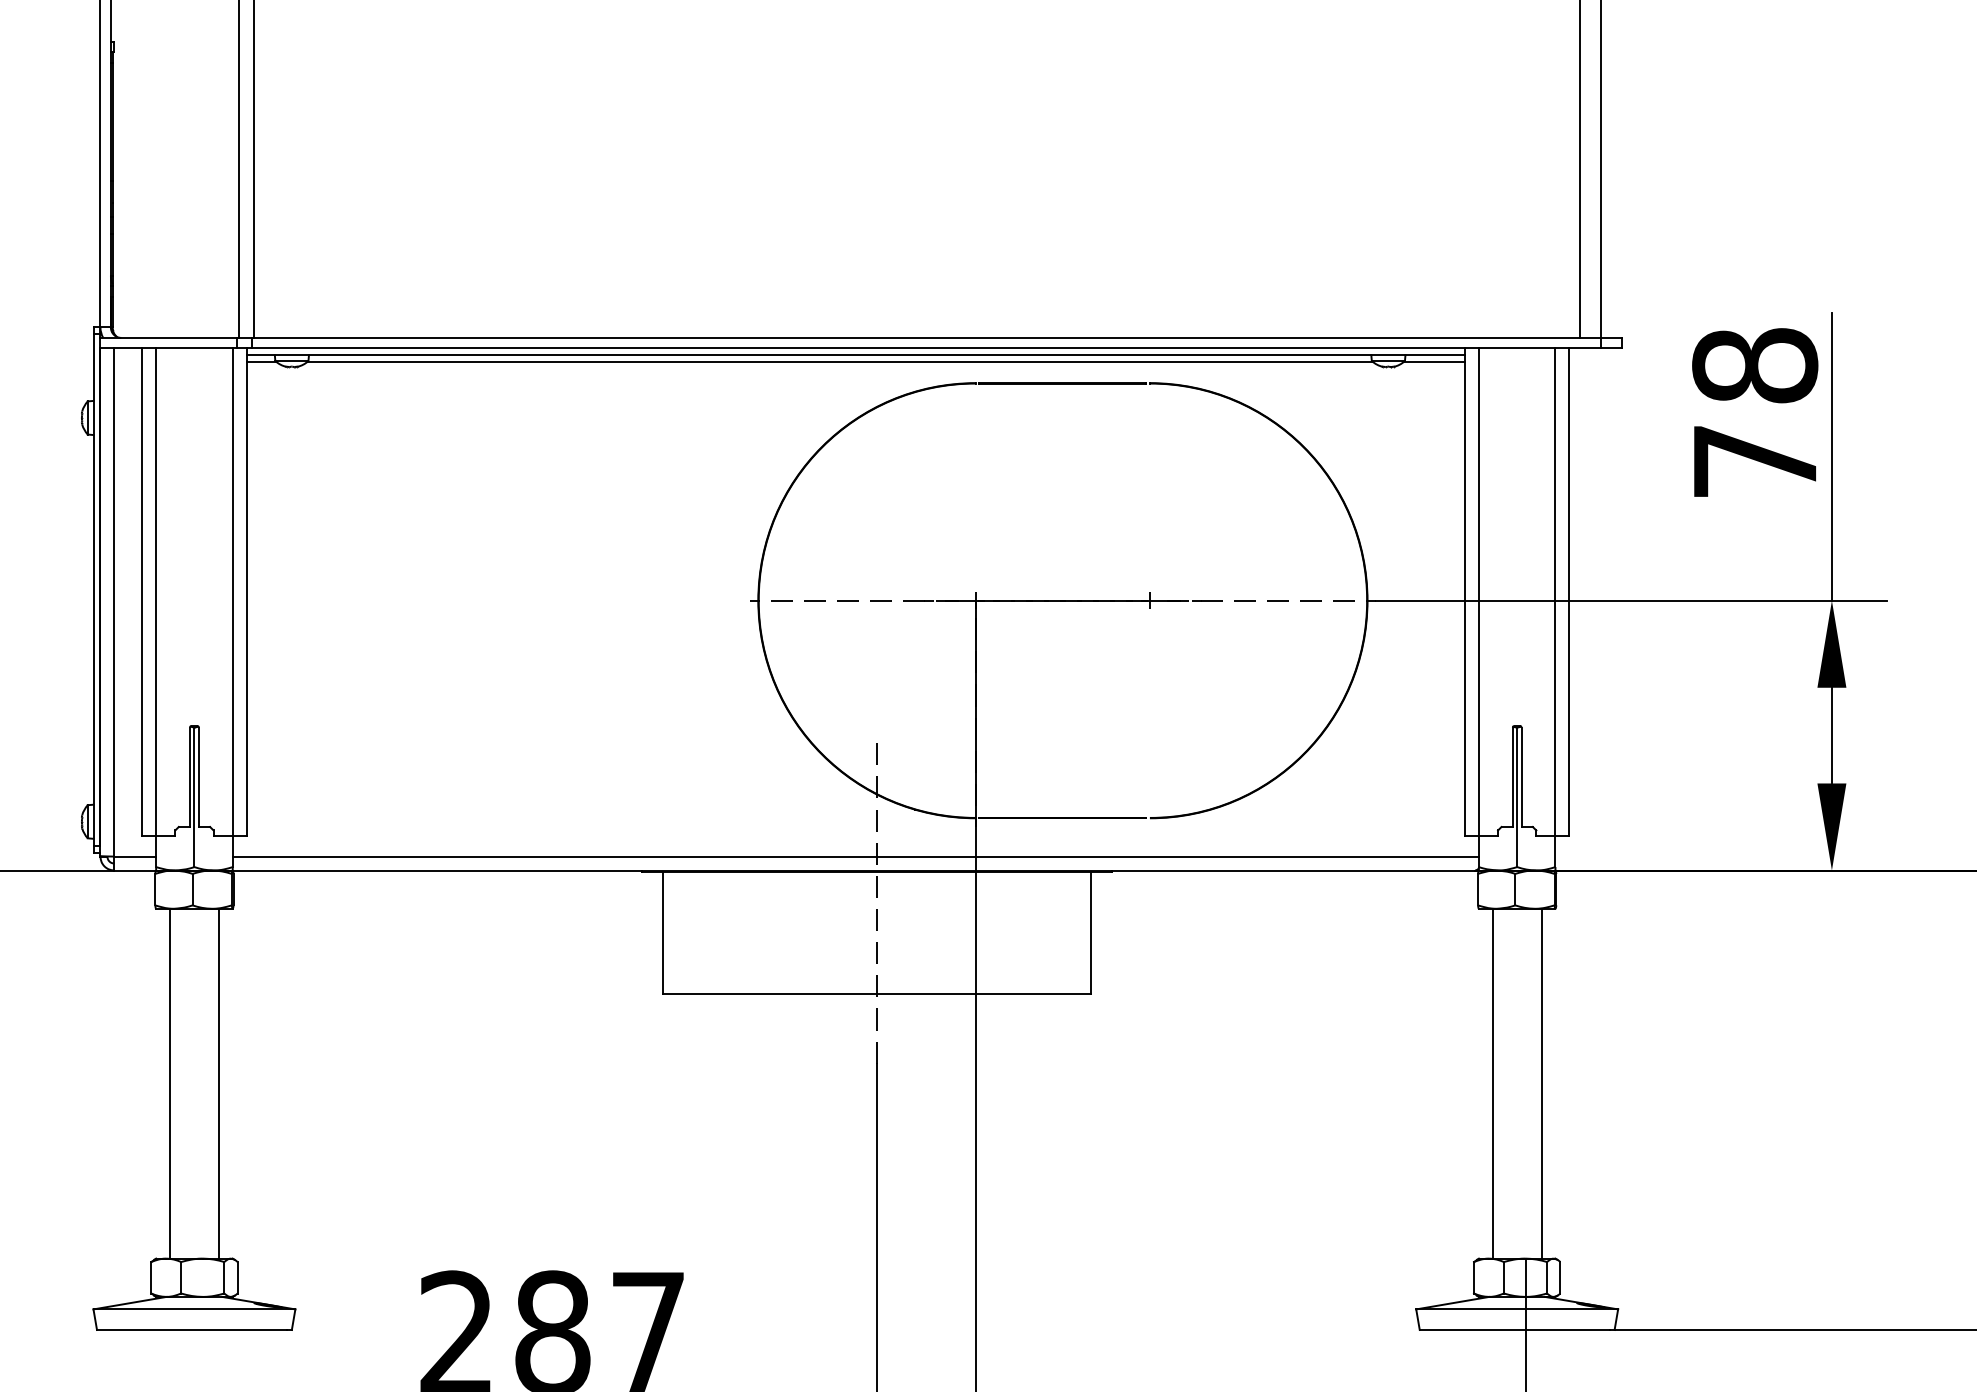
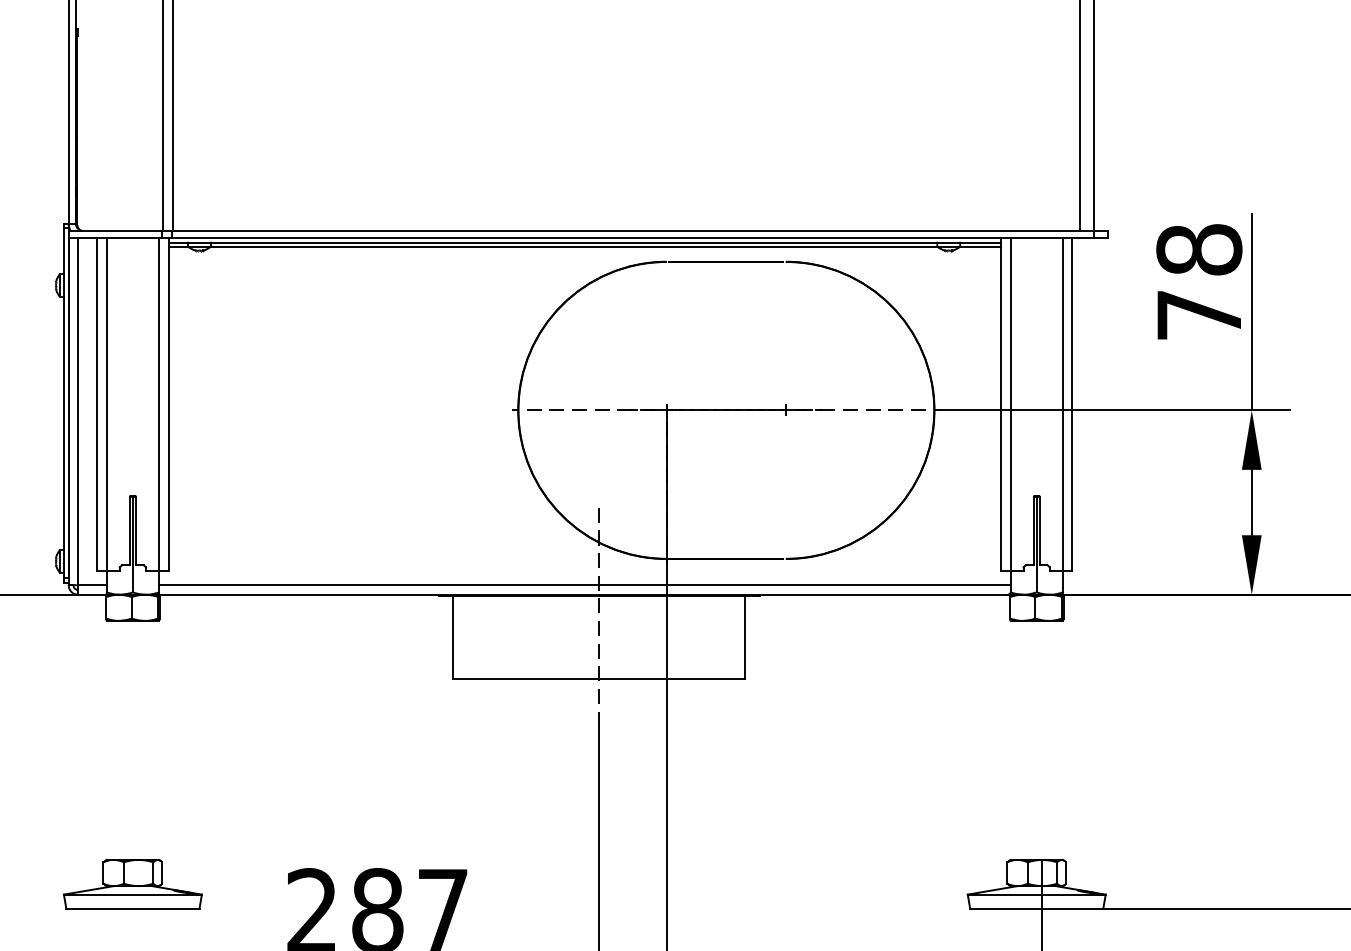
line: (170, 1082) -> (116, 739), removed
line: (218, 1082) -> (149, 739), removed
line: (1493, 1082) -> (1020, 739), removed
line: (1541, 1082) -> (1053, 739), removed

